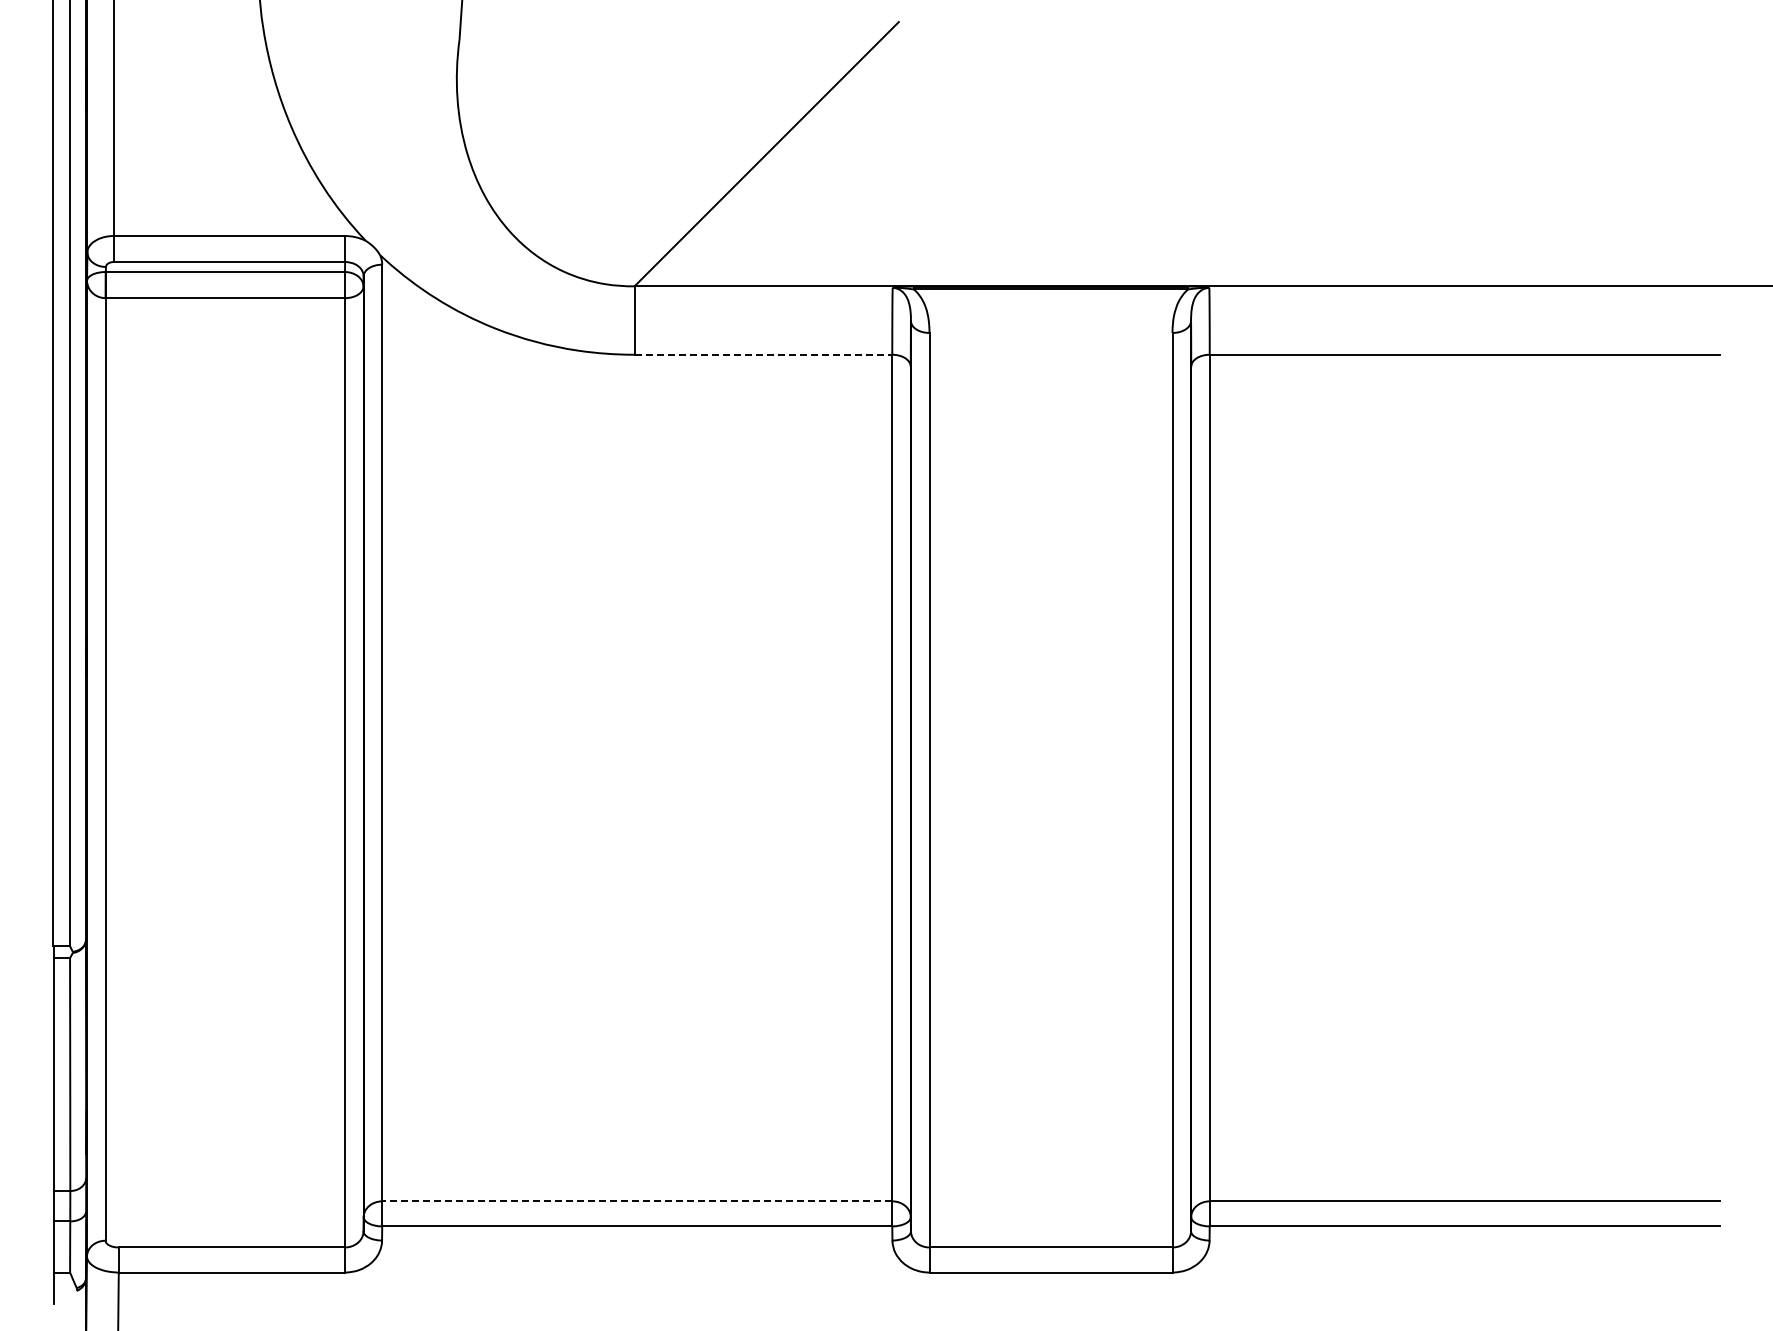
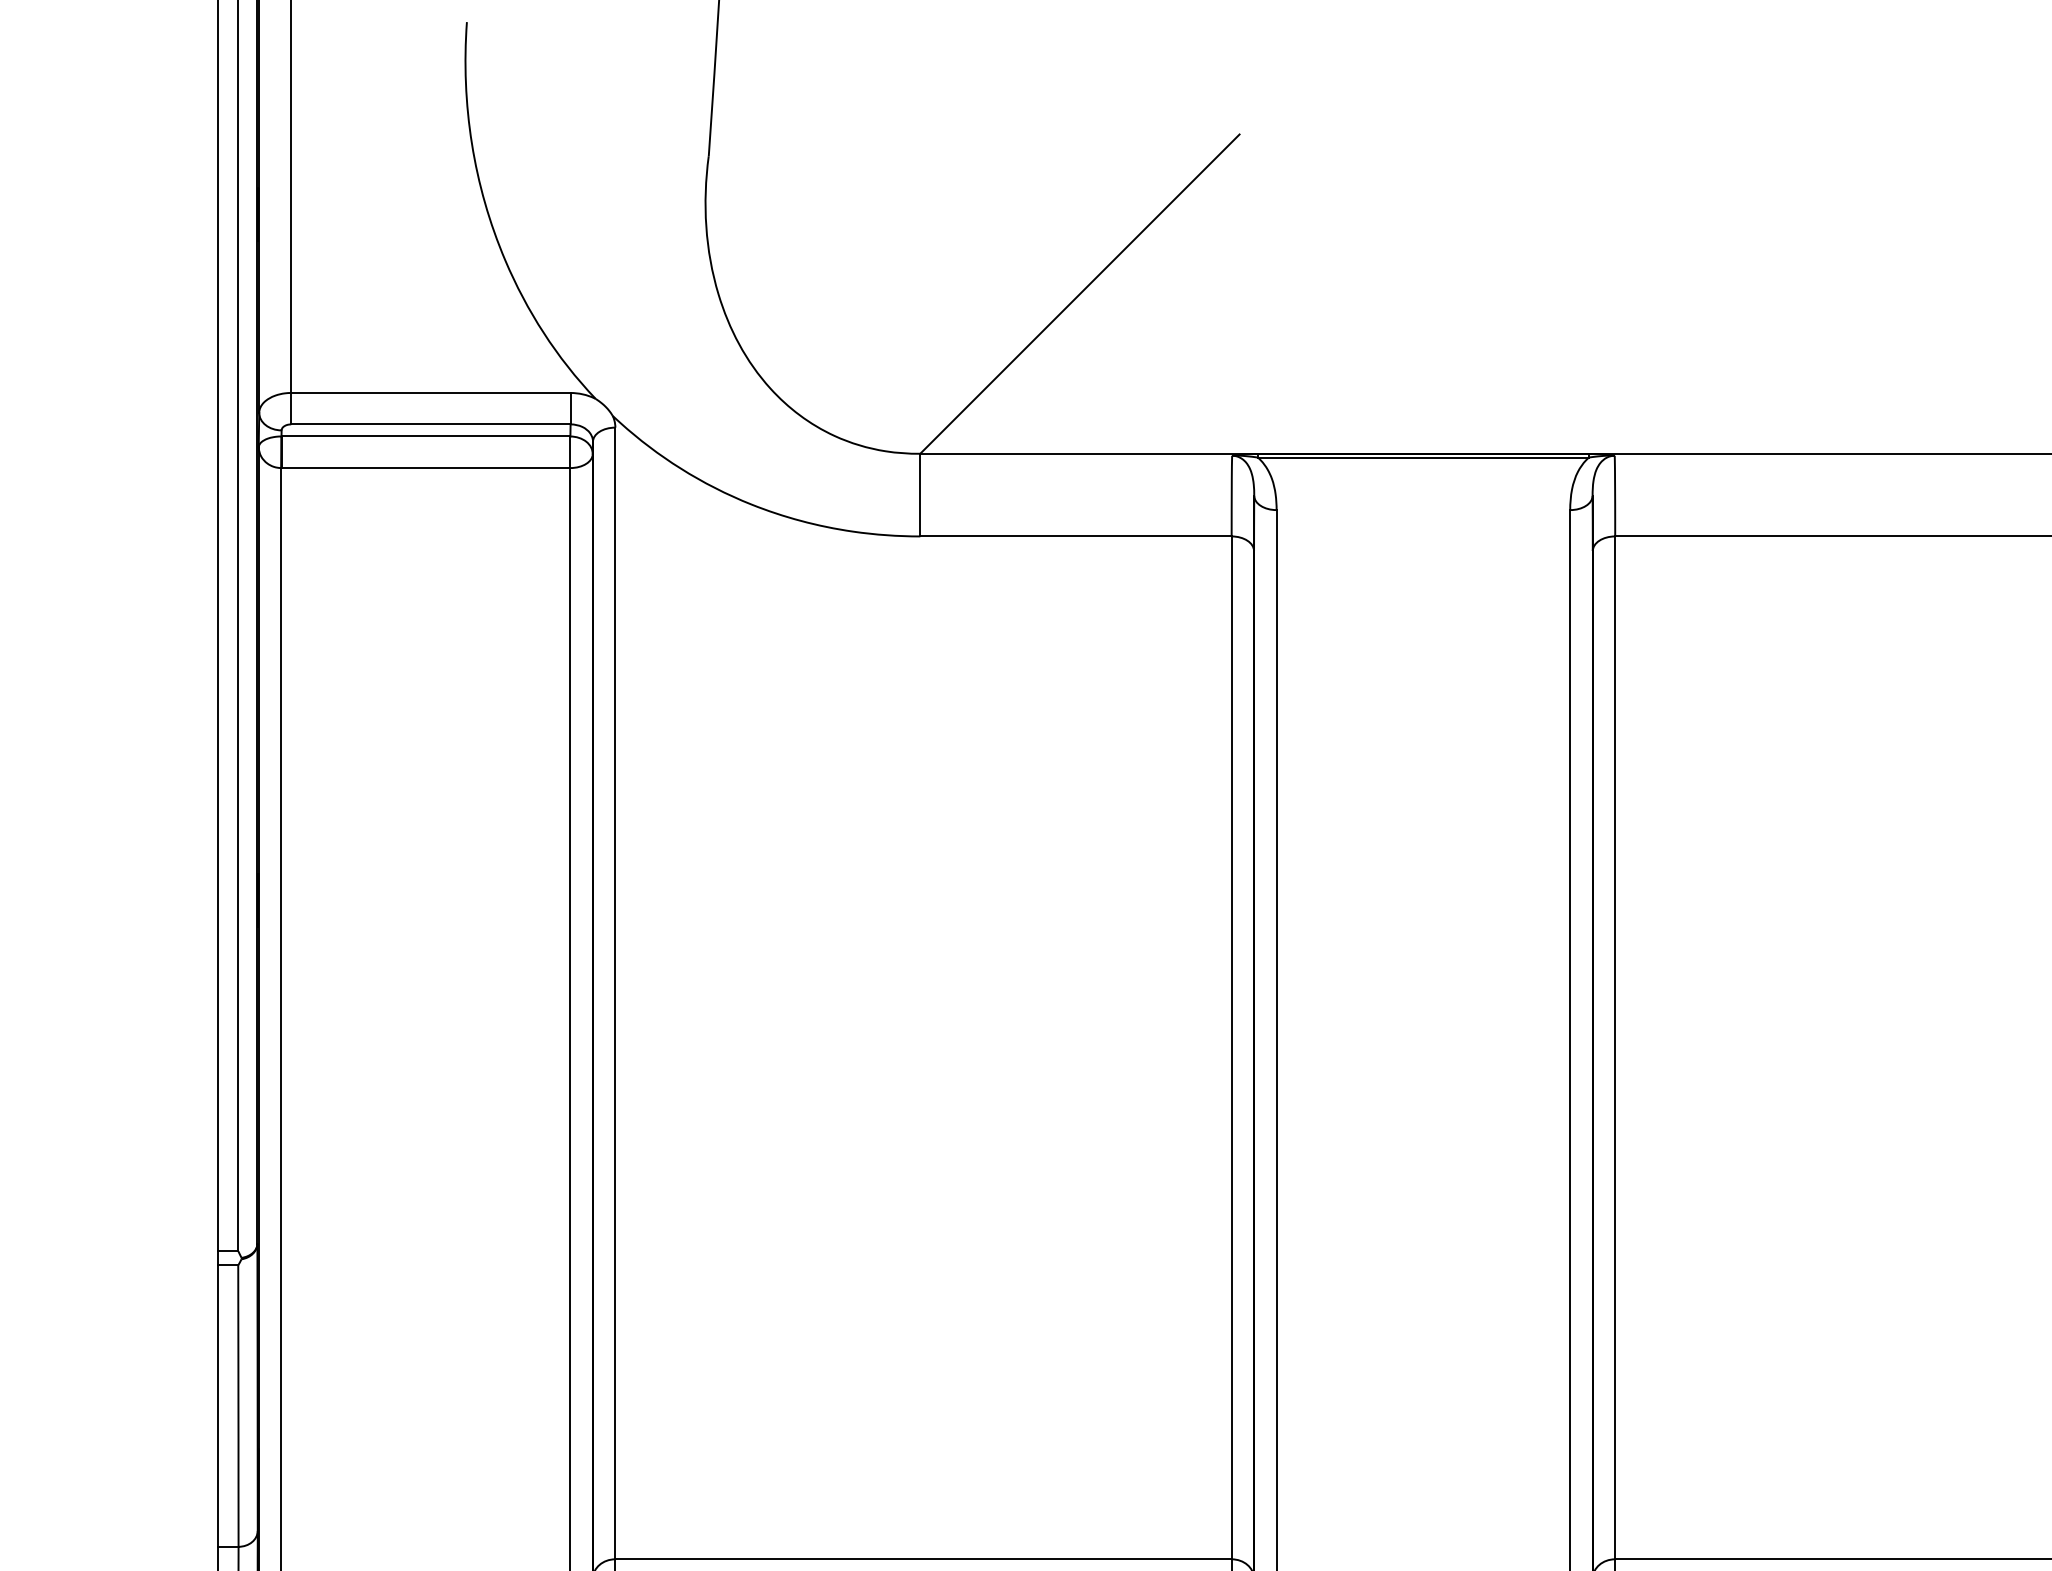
line: (763, 354) -> (1076, 536), dashed -> solid
line: (636, 1201) -> (922, 1559), dashed -> solid

